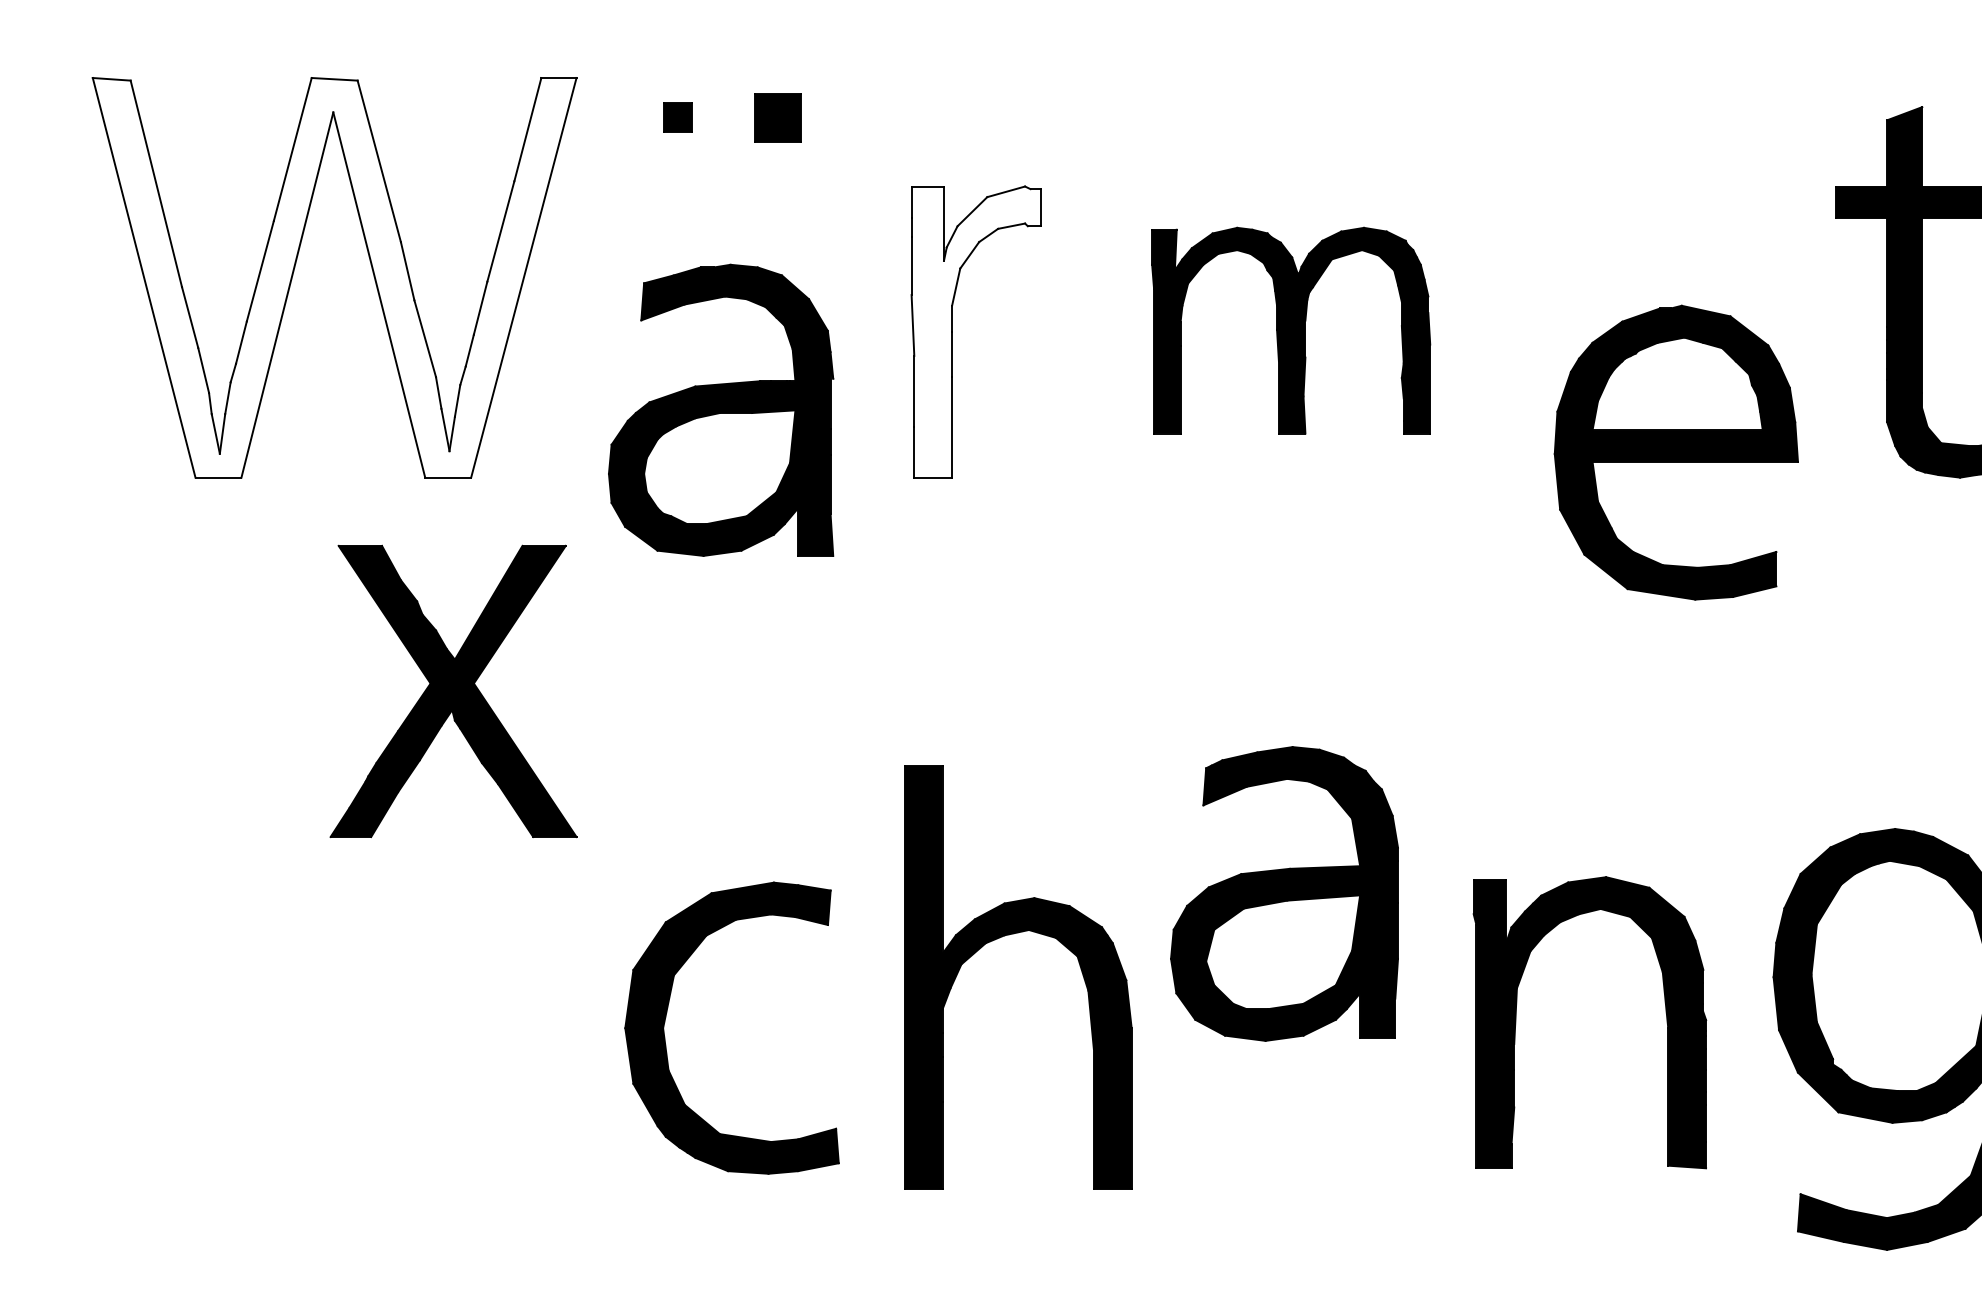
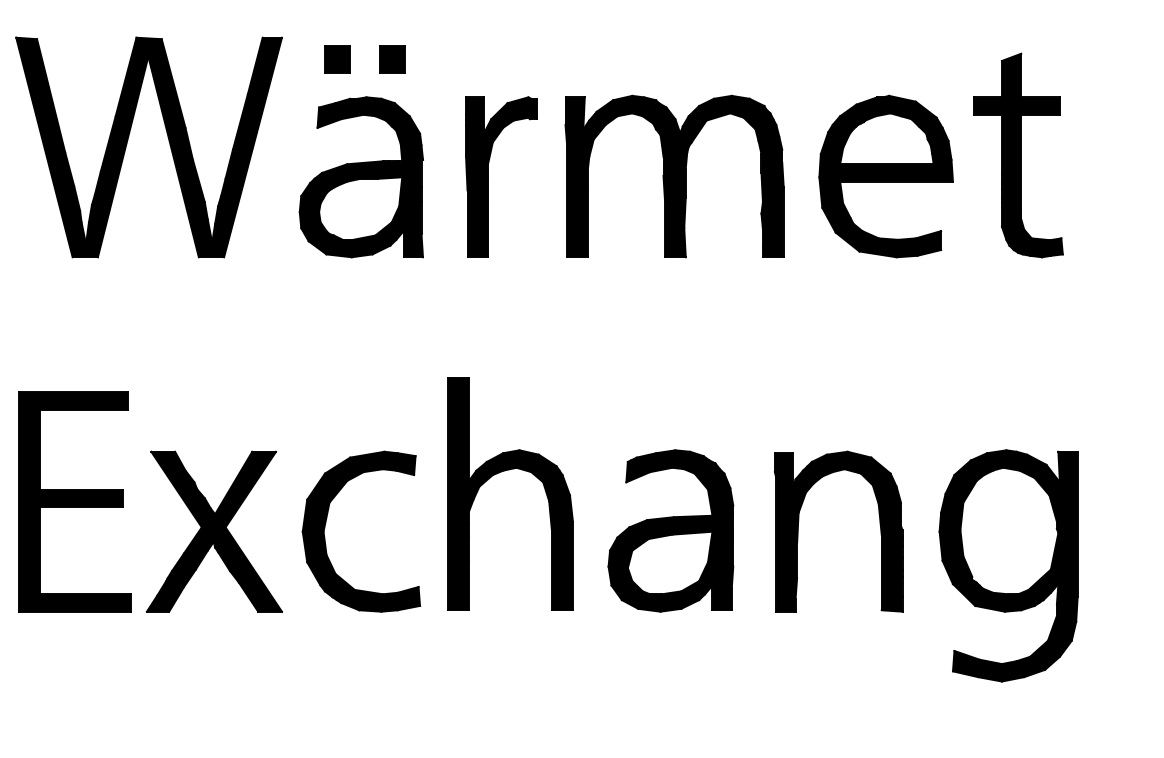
part: (677, 117) -> (337, 59), size x1.67
fill: (333, 277) -> (148, 147), added
part: (1291, 330) -> (674, 176), size x1.43
fill: (976, 332) -> (501, 177), added
part: (719, 410) -> (360, 177), moved
part: (1675, 452) -> (885, 176), moved
part: (451, 691) -> (213, 531), moved
part: (1283, 893) -> (670, 530), moved
part: (198, 922) -> (74, 501), added
part: (1008, 936) -> (505, 471), moved
part: (668, 1013) -> (326, 523), moved
part: (1516, 1022) -> (798, 531), moved

